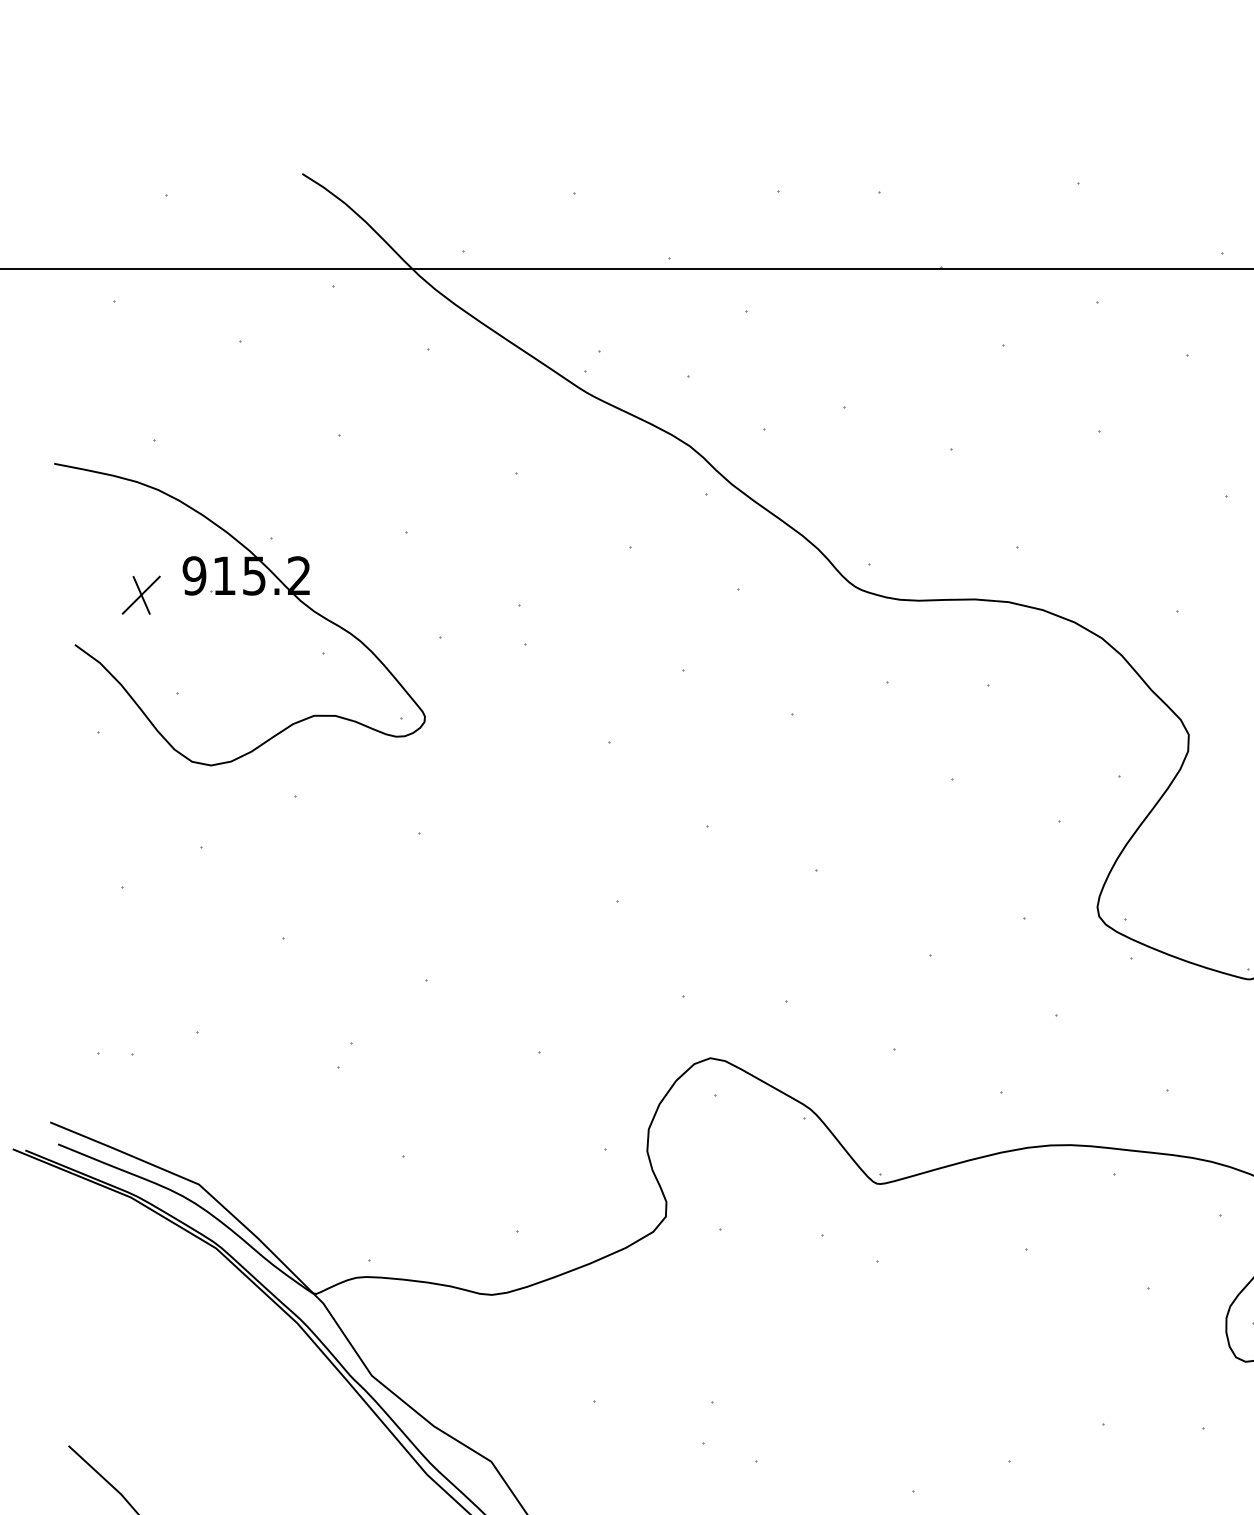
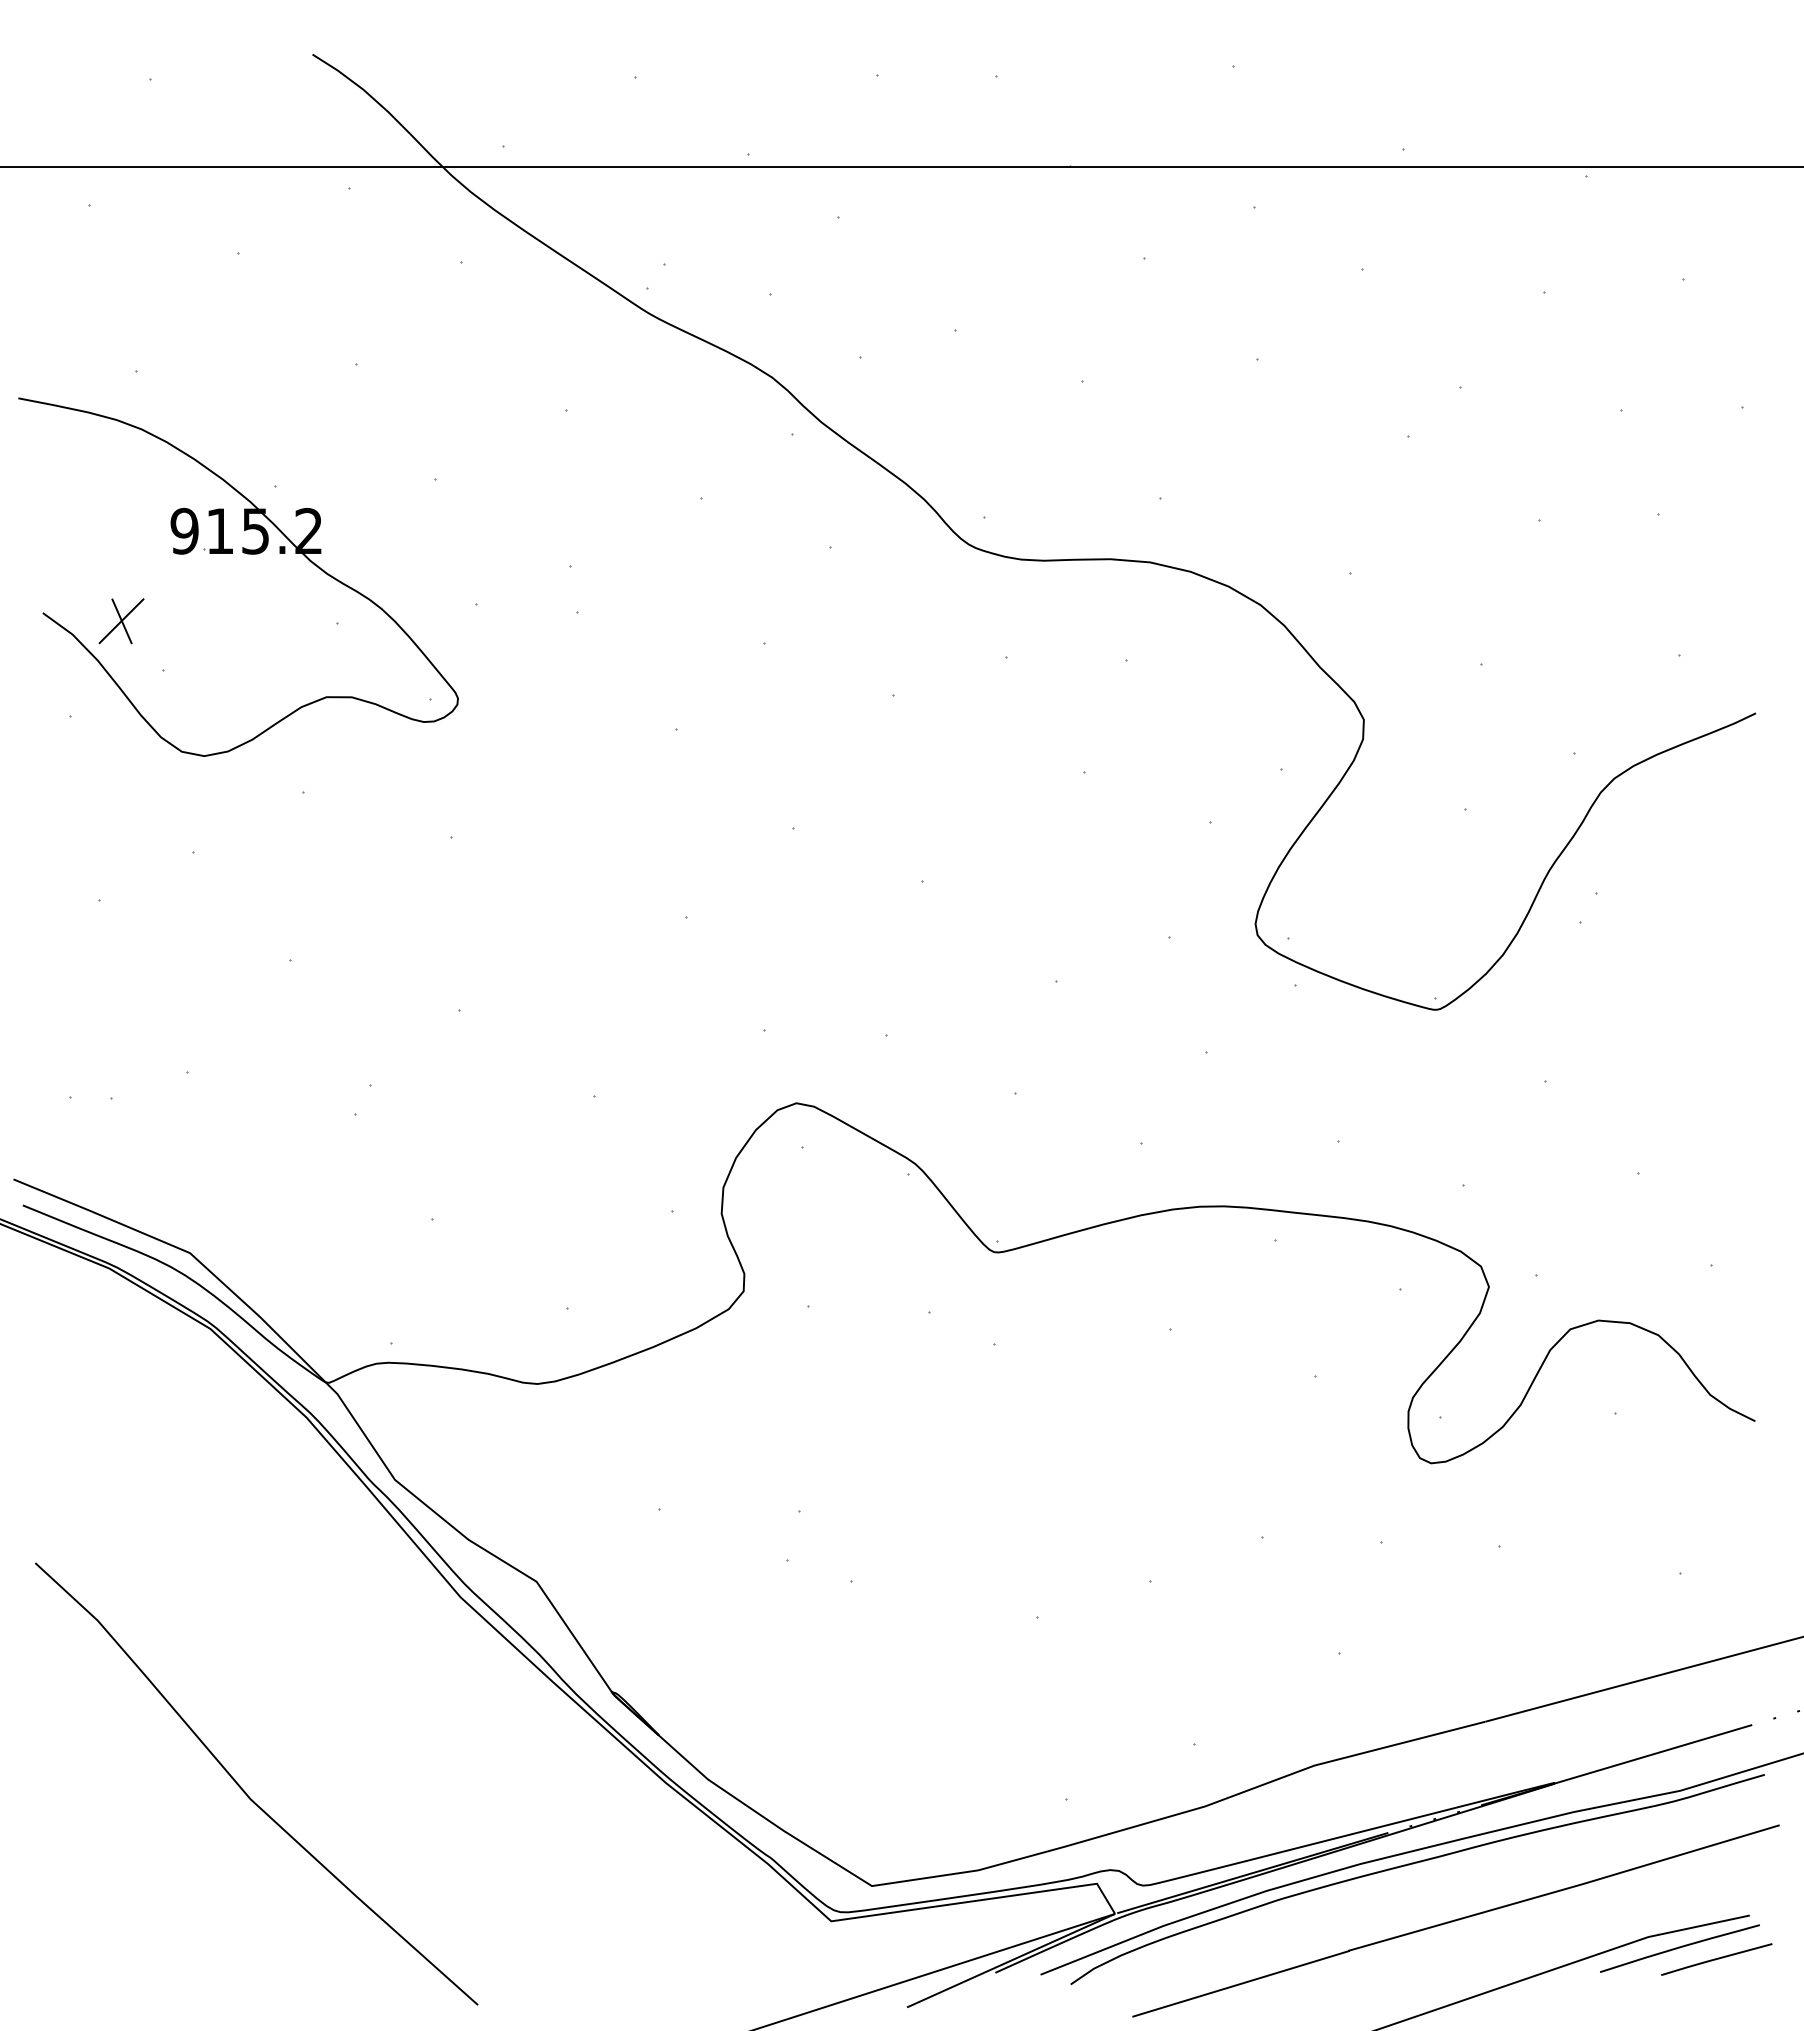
part: (141, 595) -> (121, 621), moved

